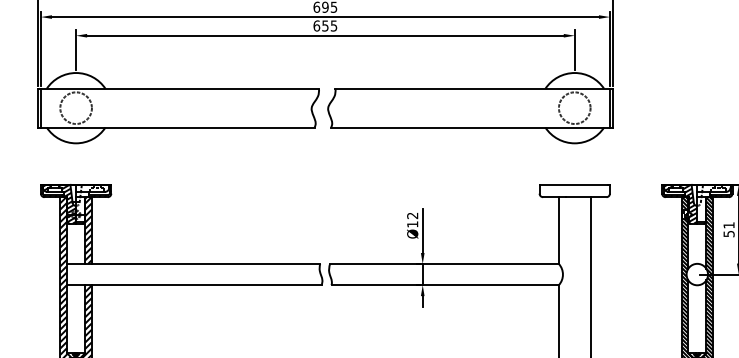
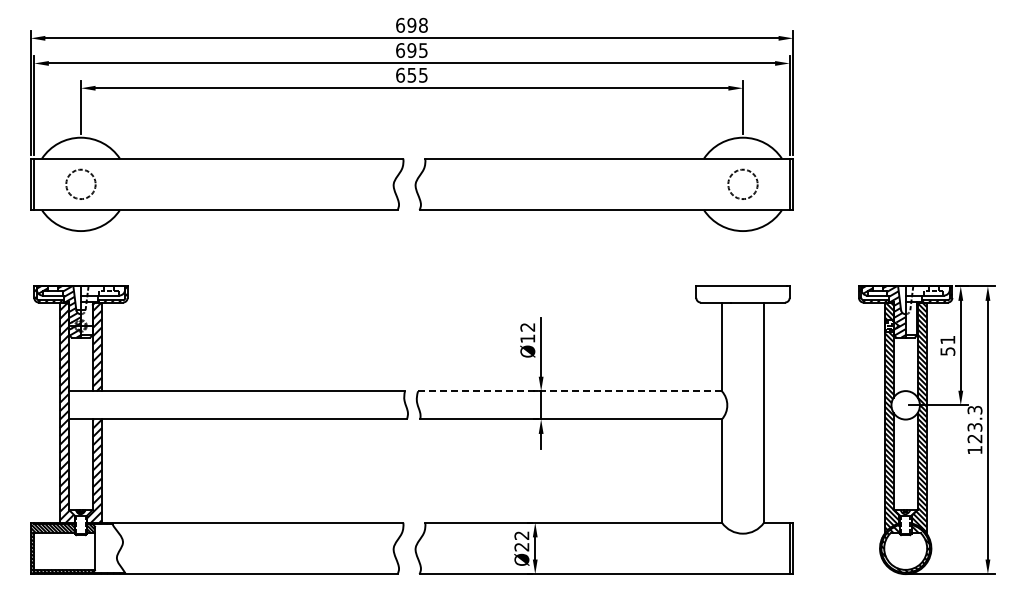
circle: (75, 108) -> (80, 184), size x0.7
circle: (574, 108) -> (742, 184), size x0.7
line: (444, 264) -> (570, 391), solid -> dashed

